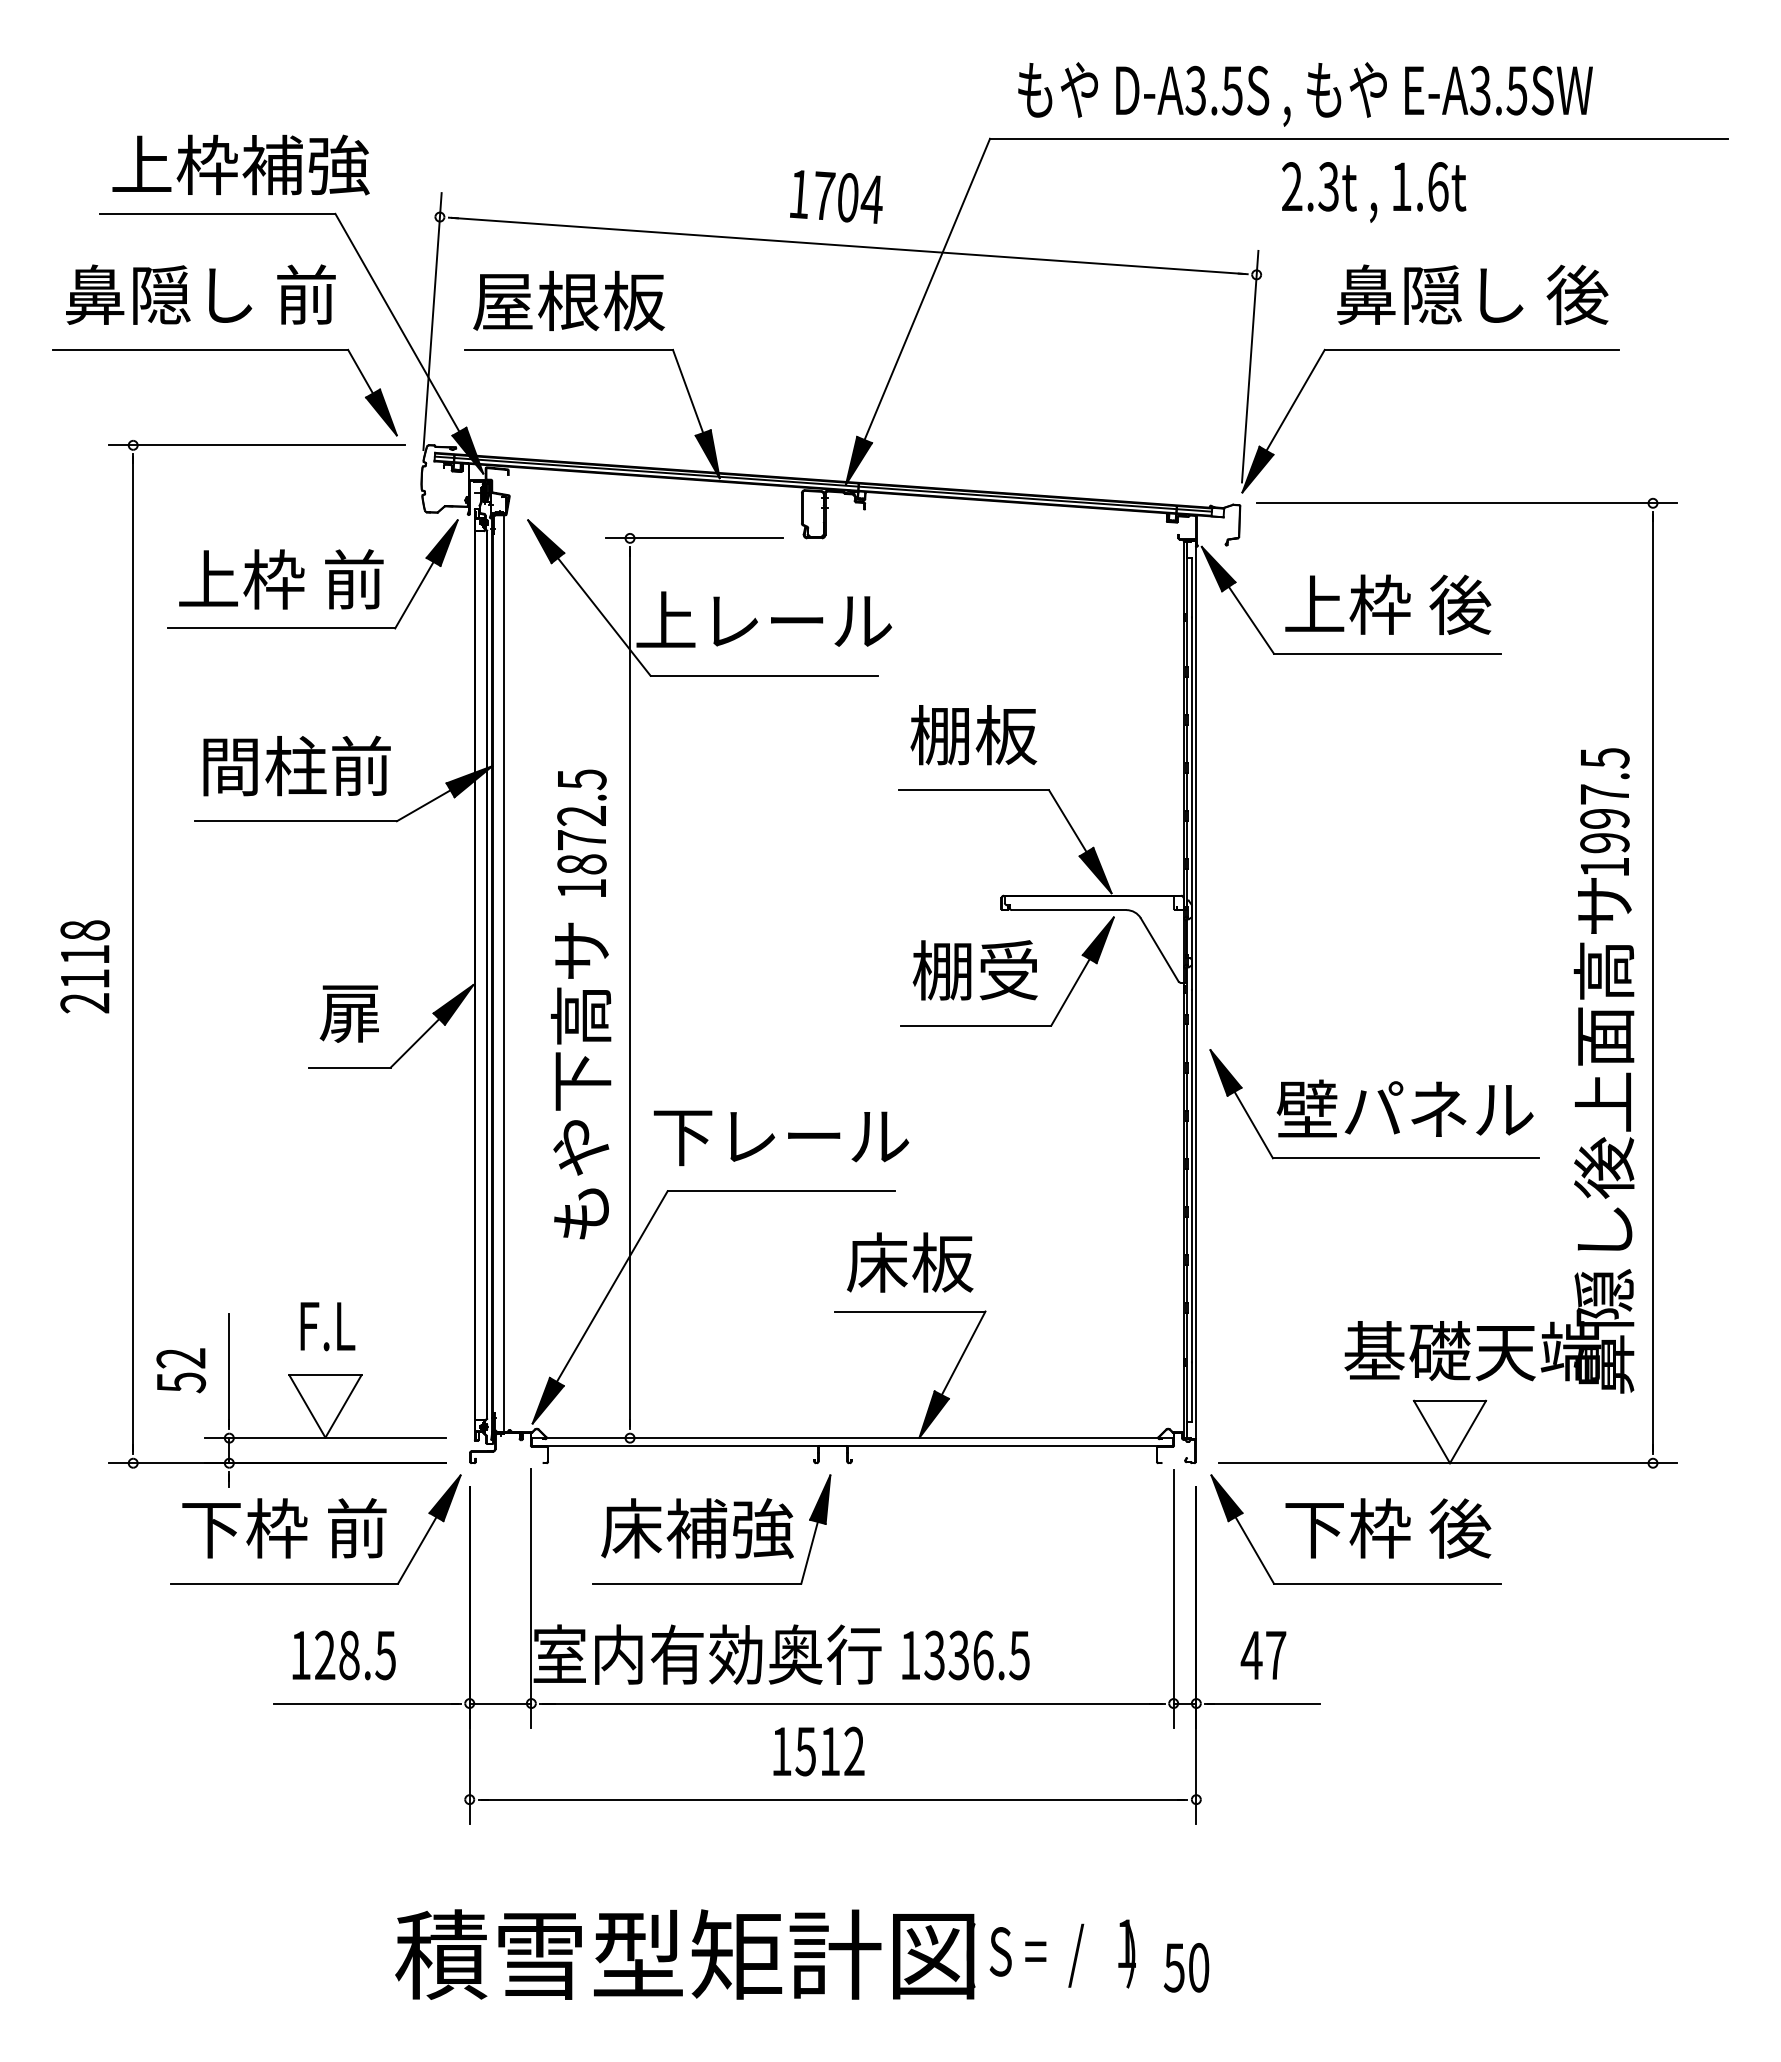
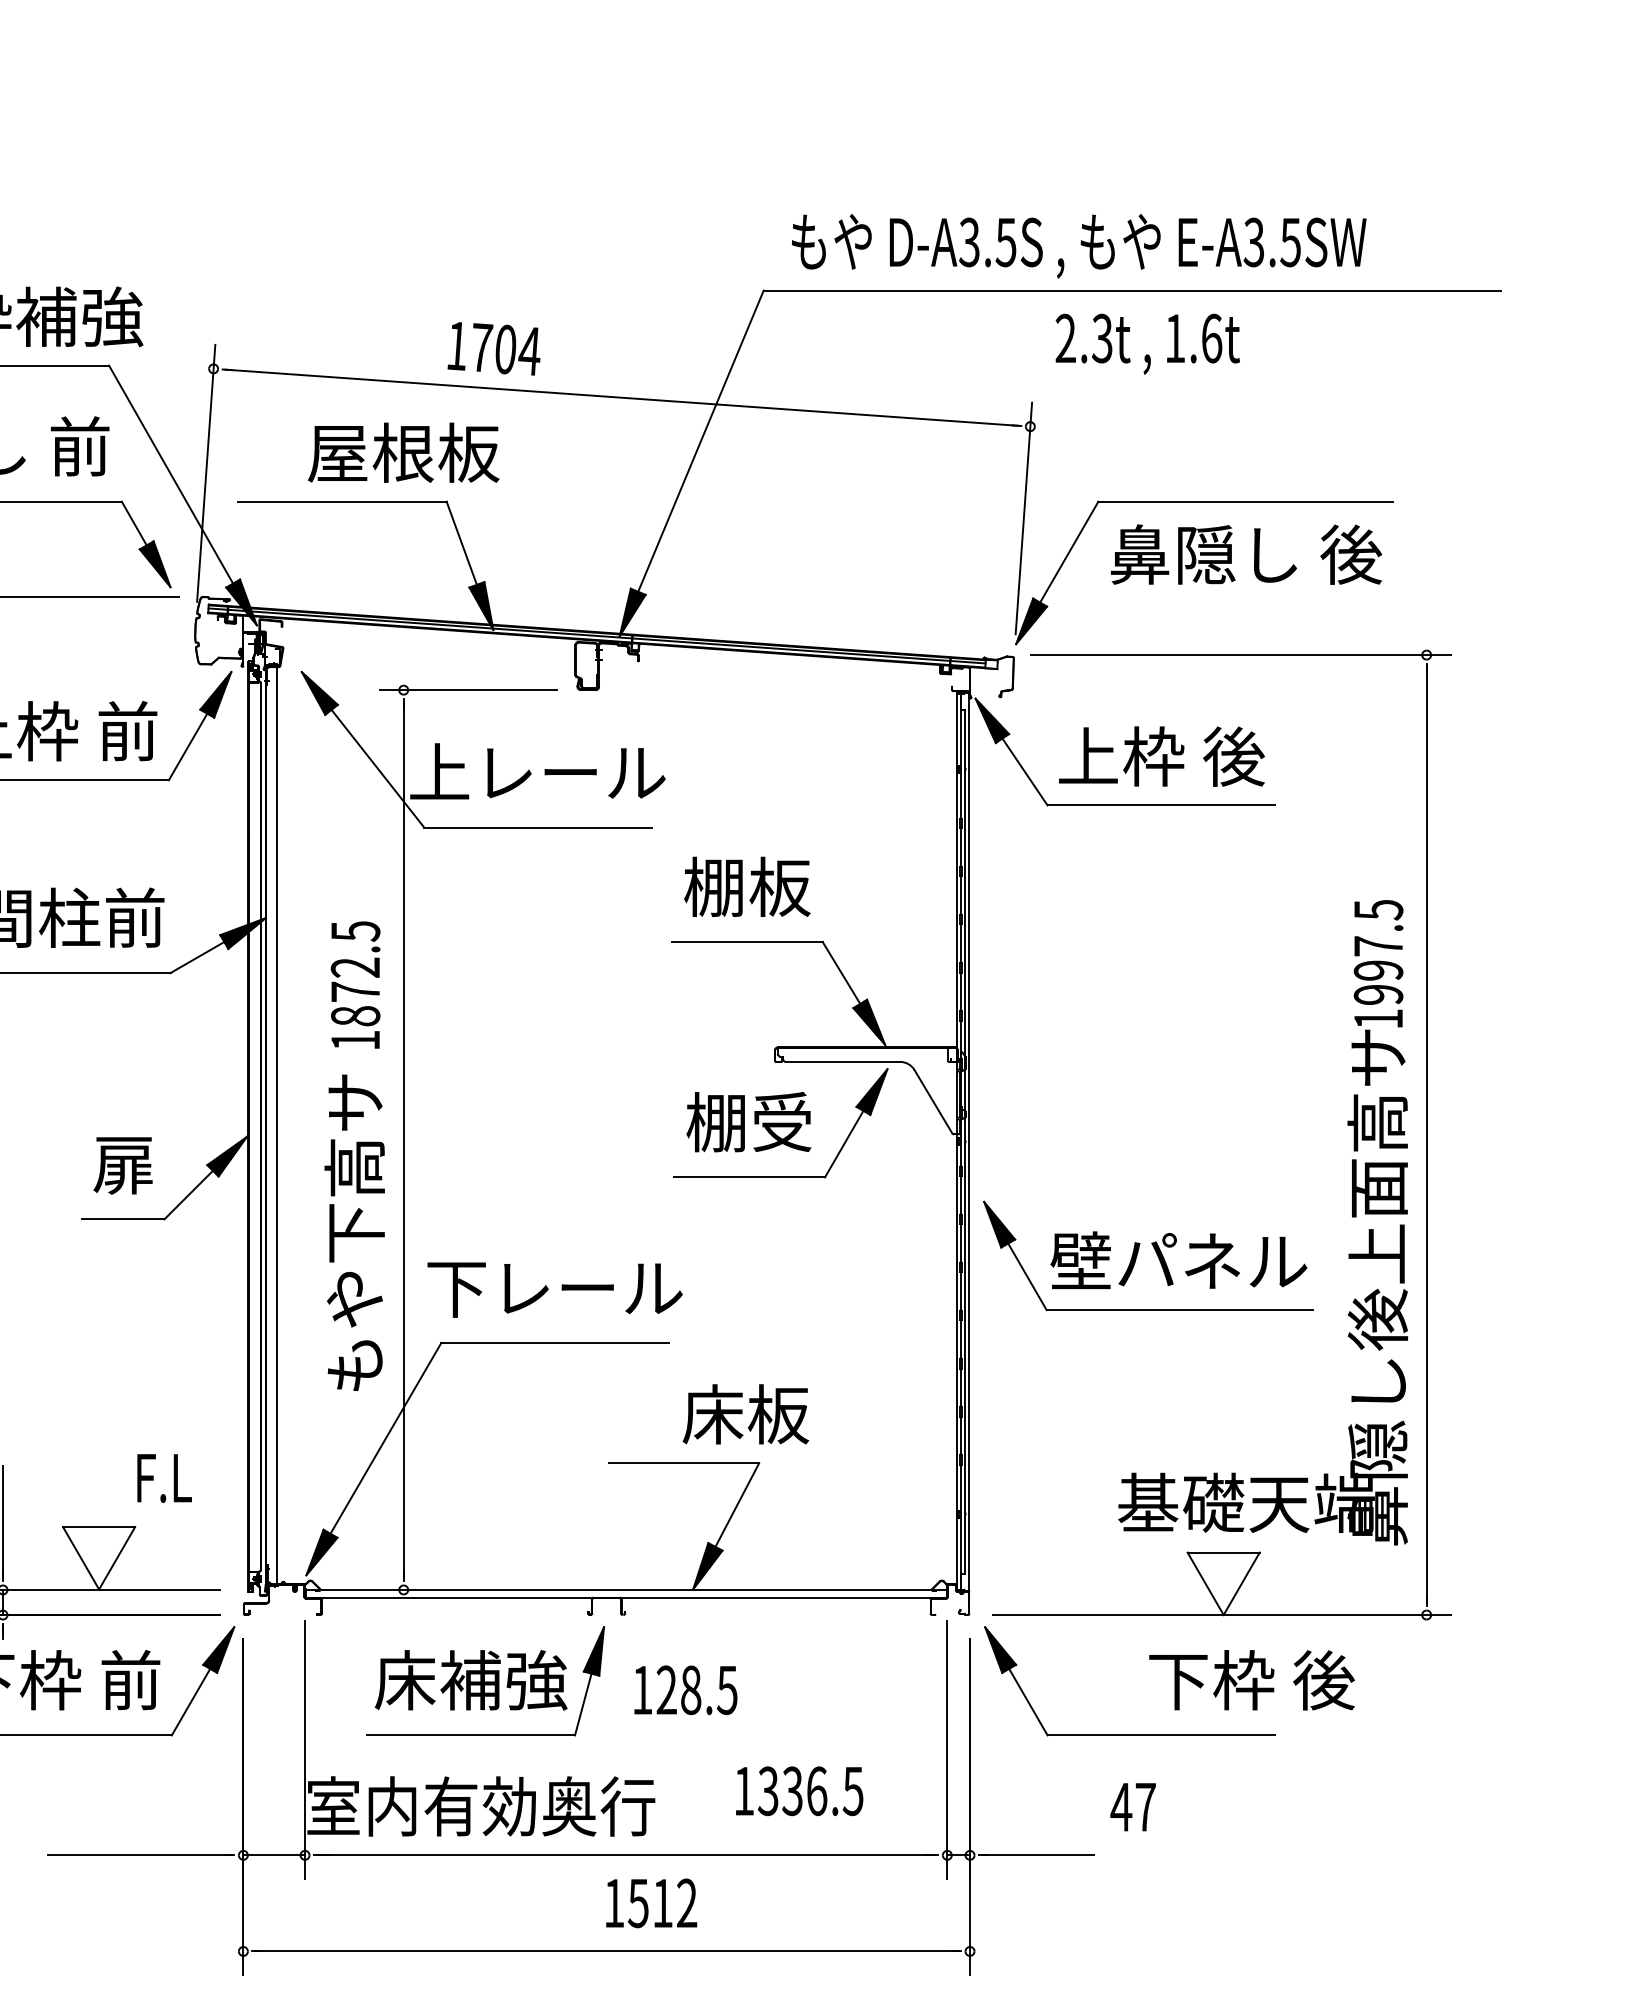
text: (836, 196) -> (494, 348), moved
text: (1472, 294) -> (1246, 554), moved
text: (568, 300) -> (403, 452), moved
text: (910, 1262) -> (746, 1414), moved
text: (327, 1326) -> (164, 1478), moved
text: (1388, 1528) -> (1252, 1680), moved
text: (343, 1655) -> (685, 1690), moved
text: (965, 1655) -> (799, 1791), moved
text: (1263, 1655) -> (1133, 1807), moved
text: (818, 1751) -> (651, 1903), moved

